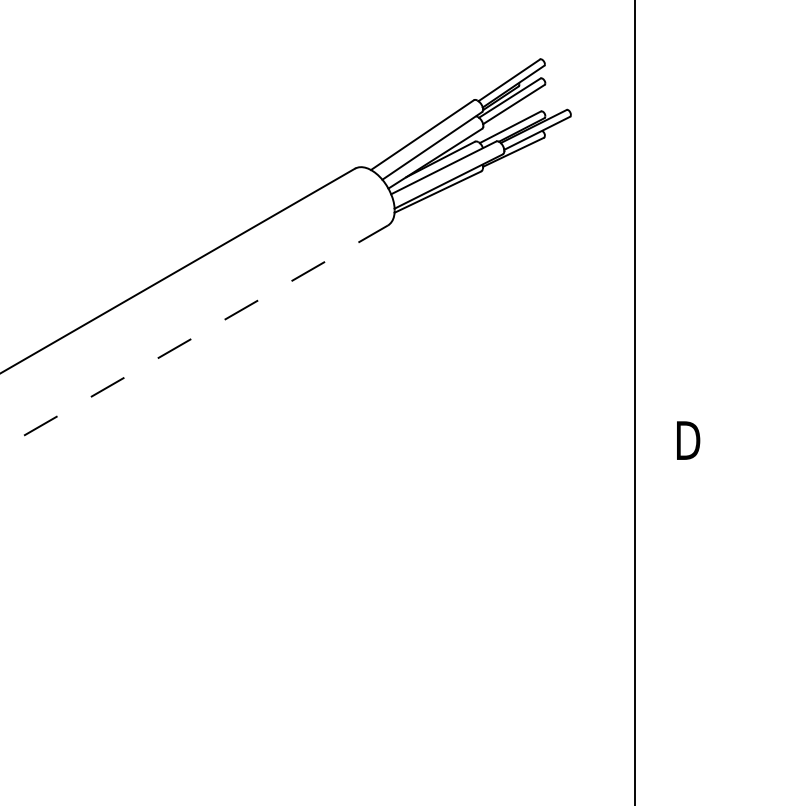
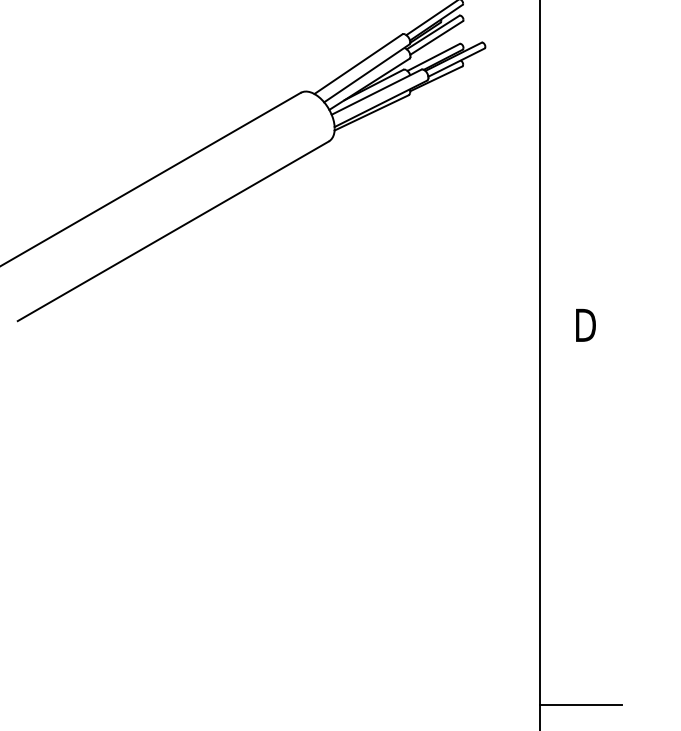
line: (206, 330) -> (173, 231), dashed -> solid

